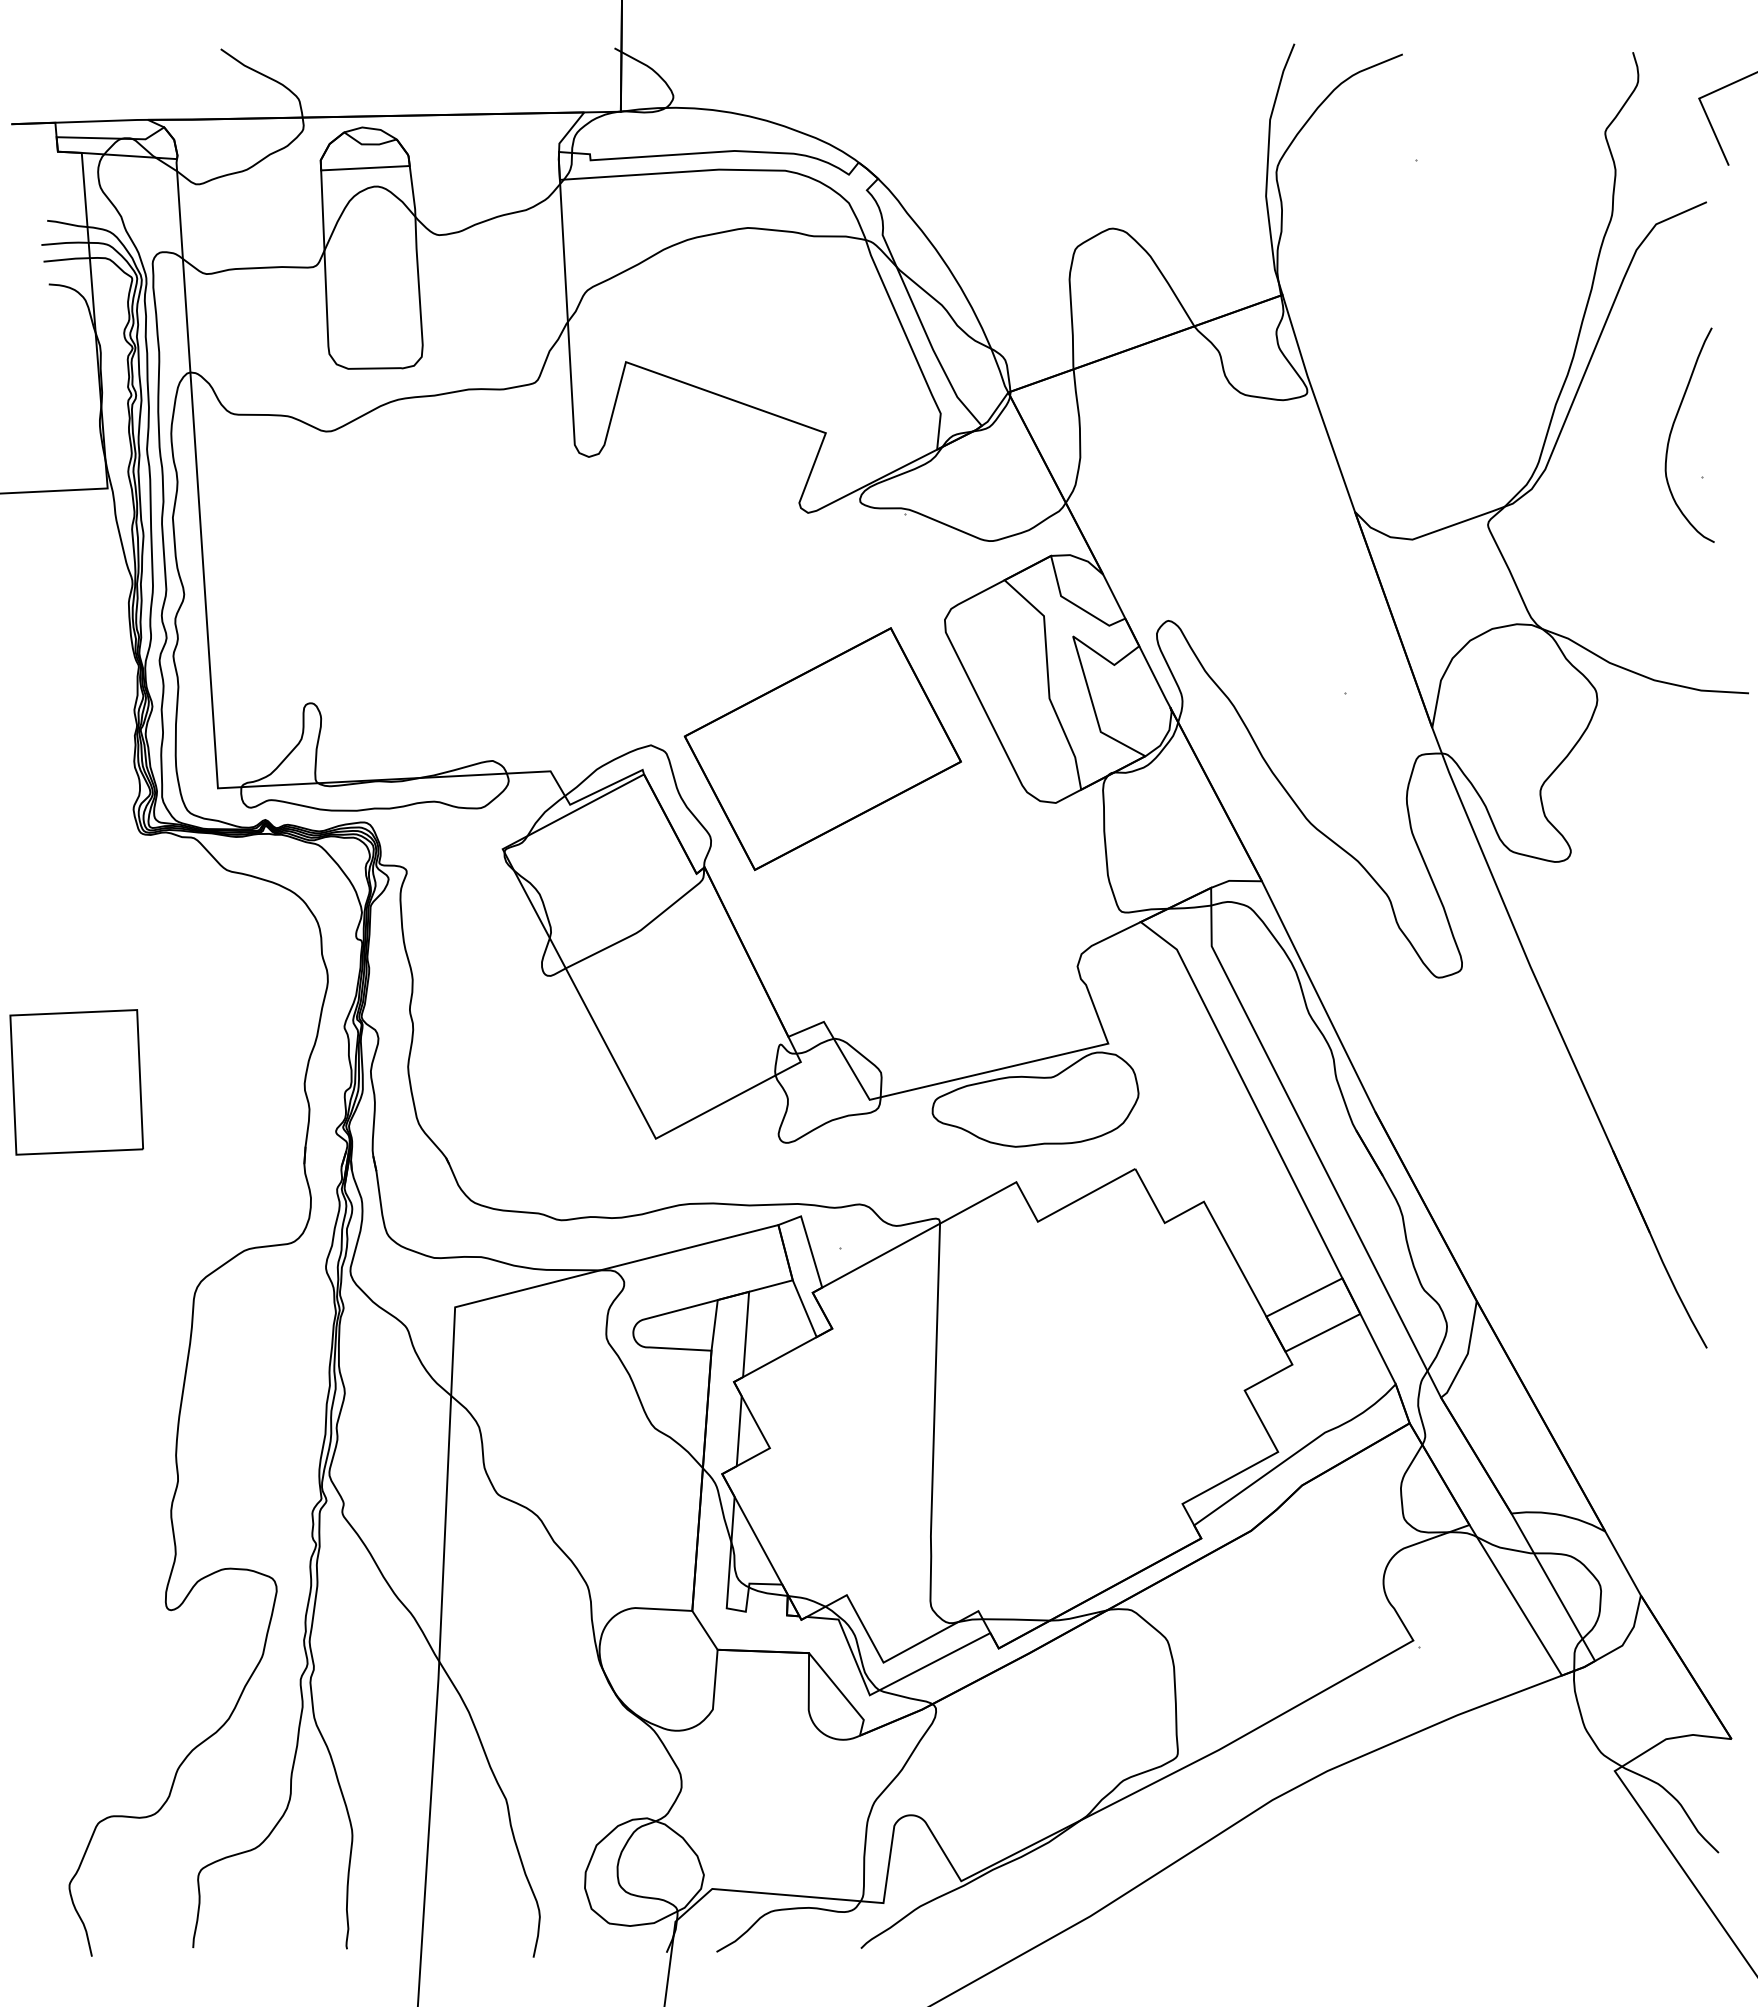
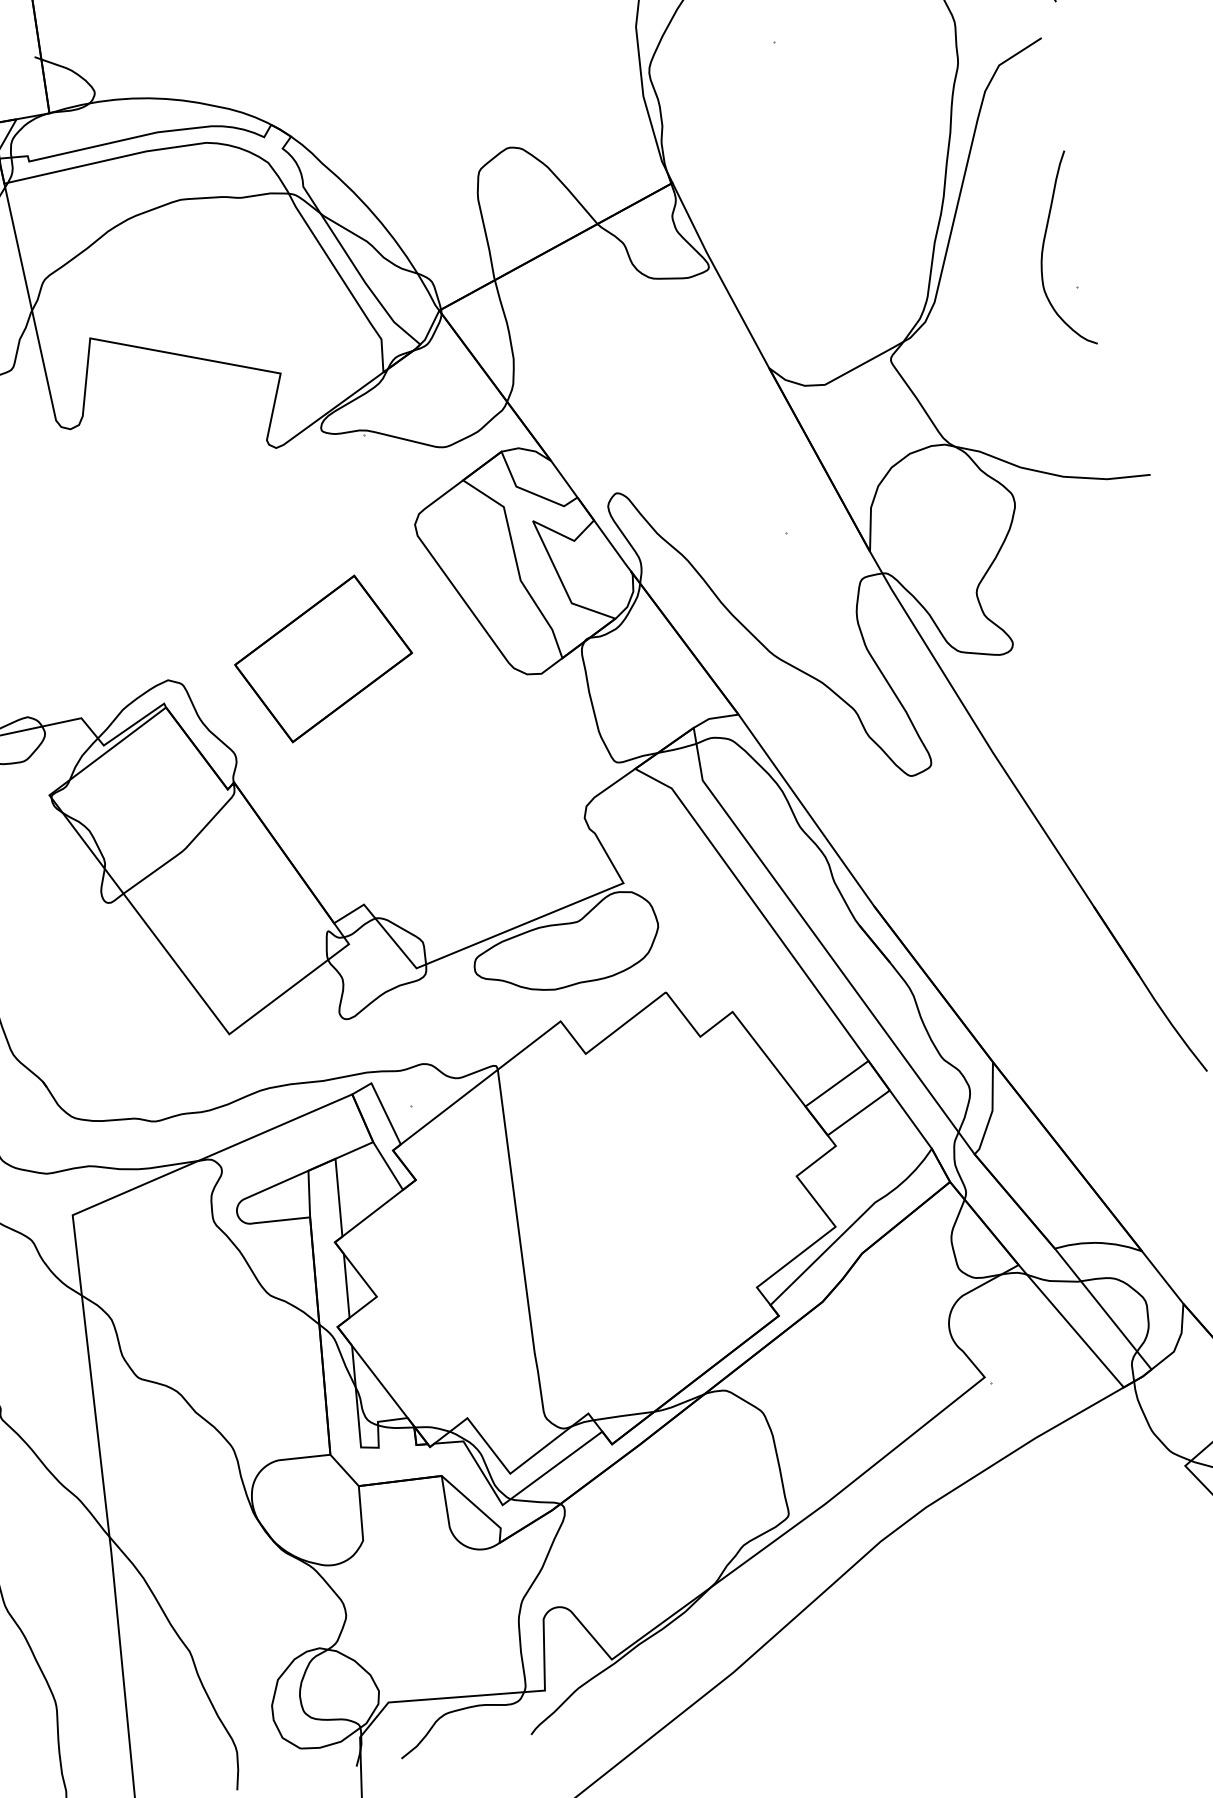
part: (822, 749) -> (323, 659), size x0.7

